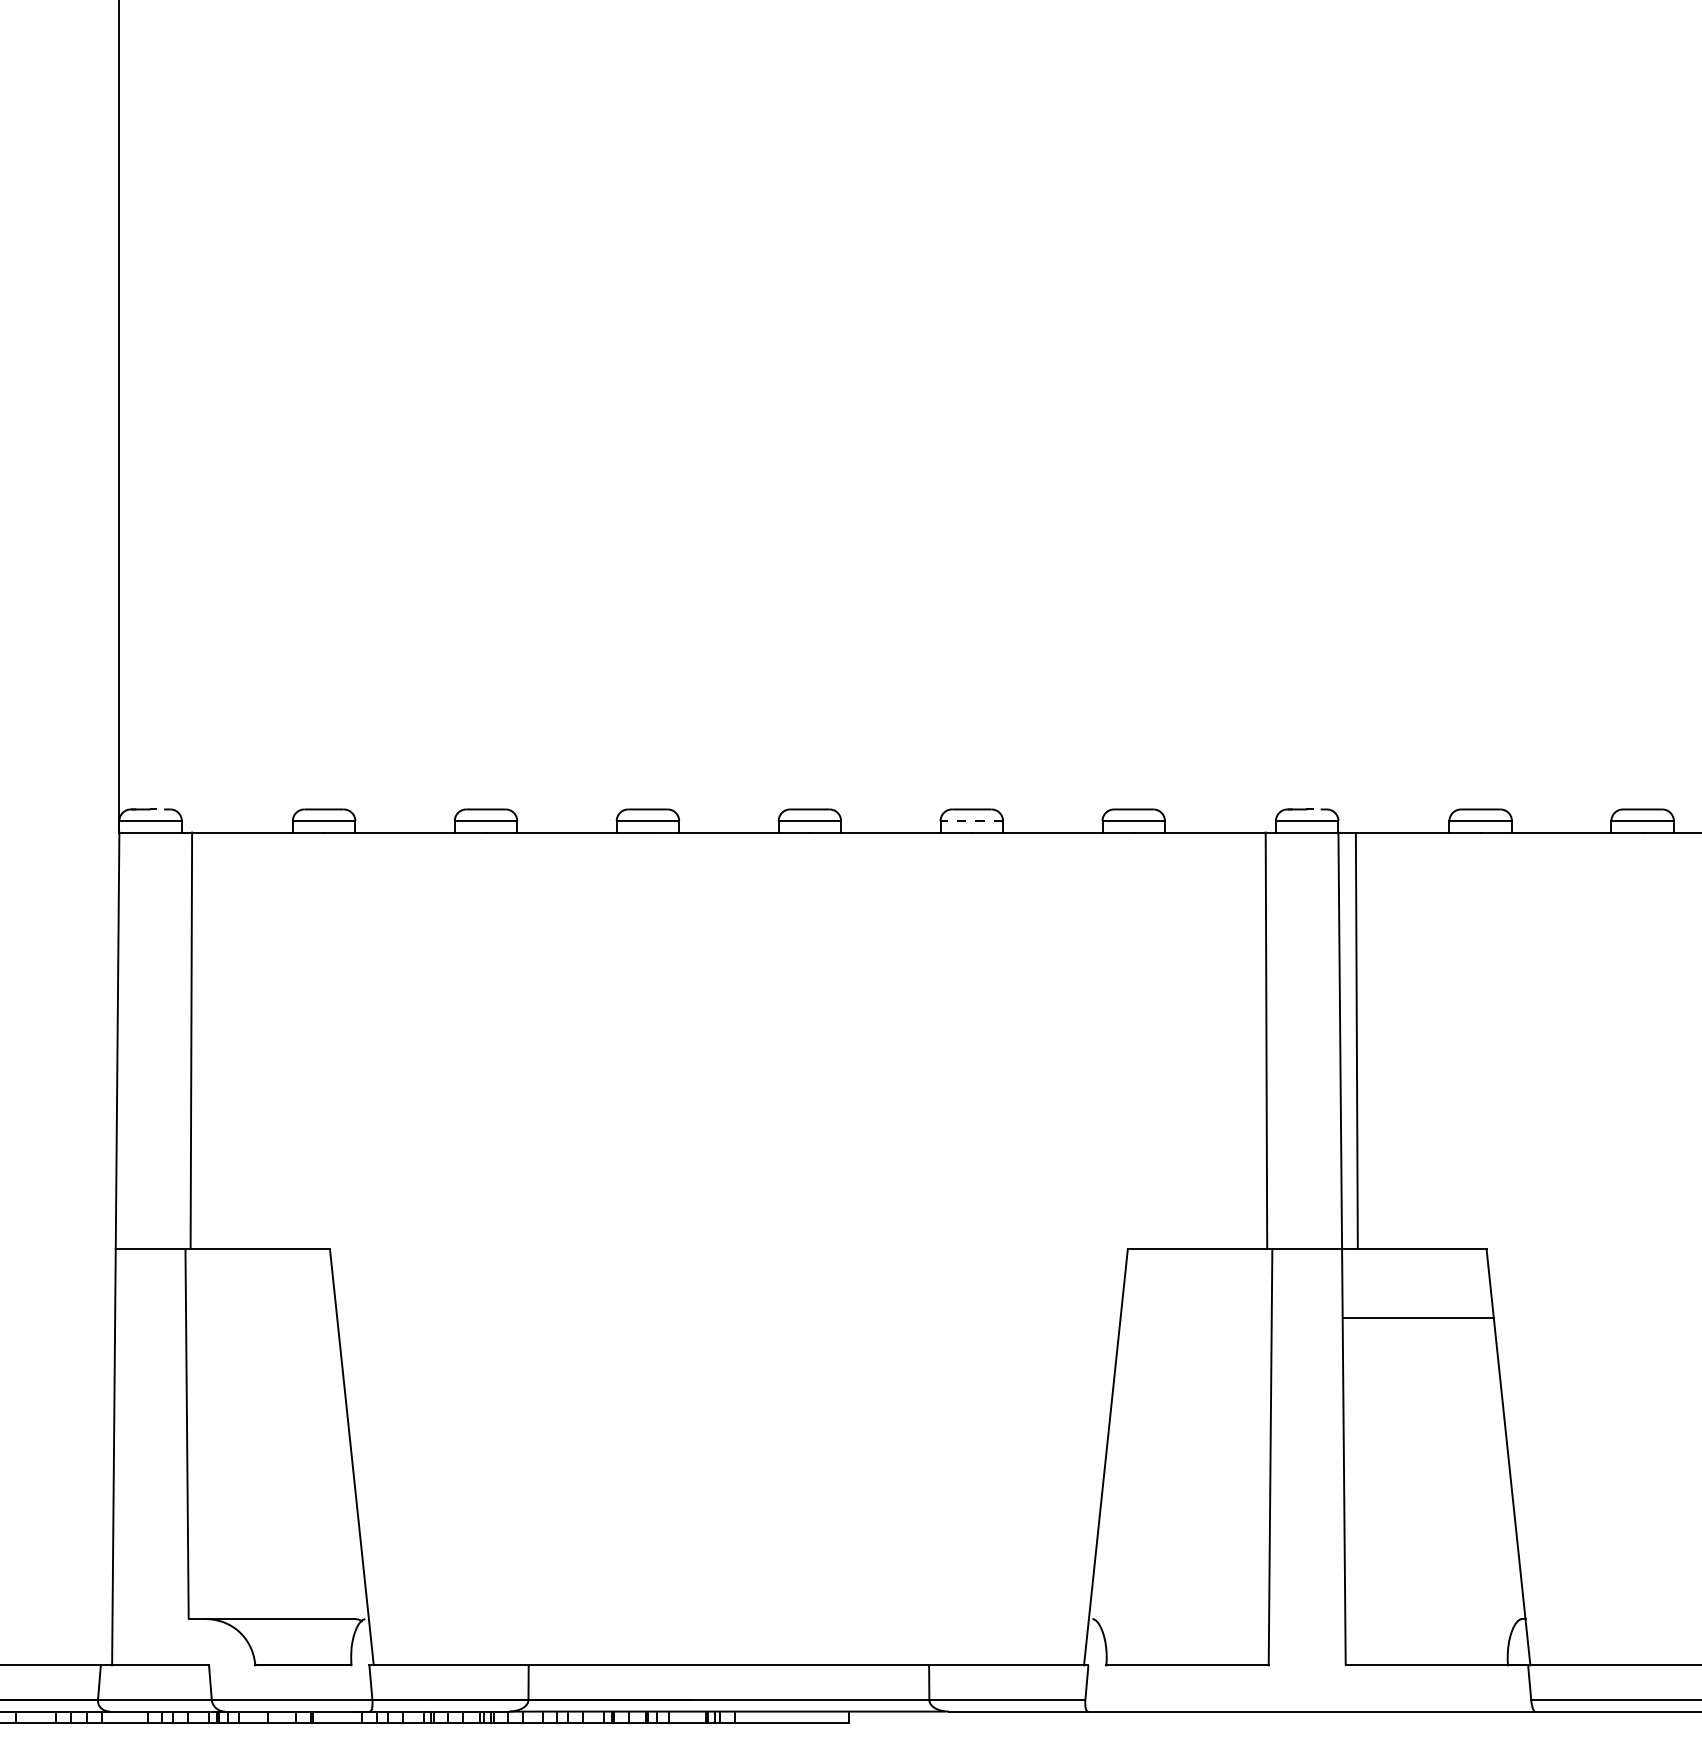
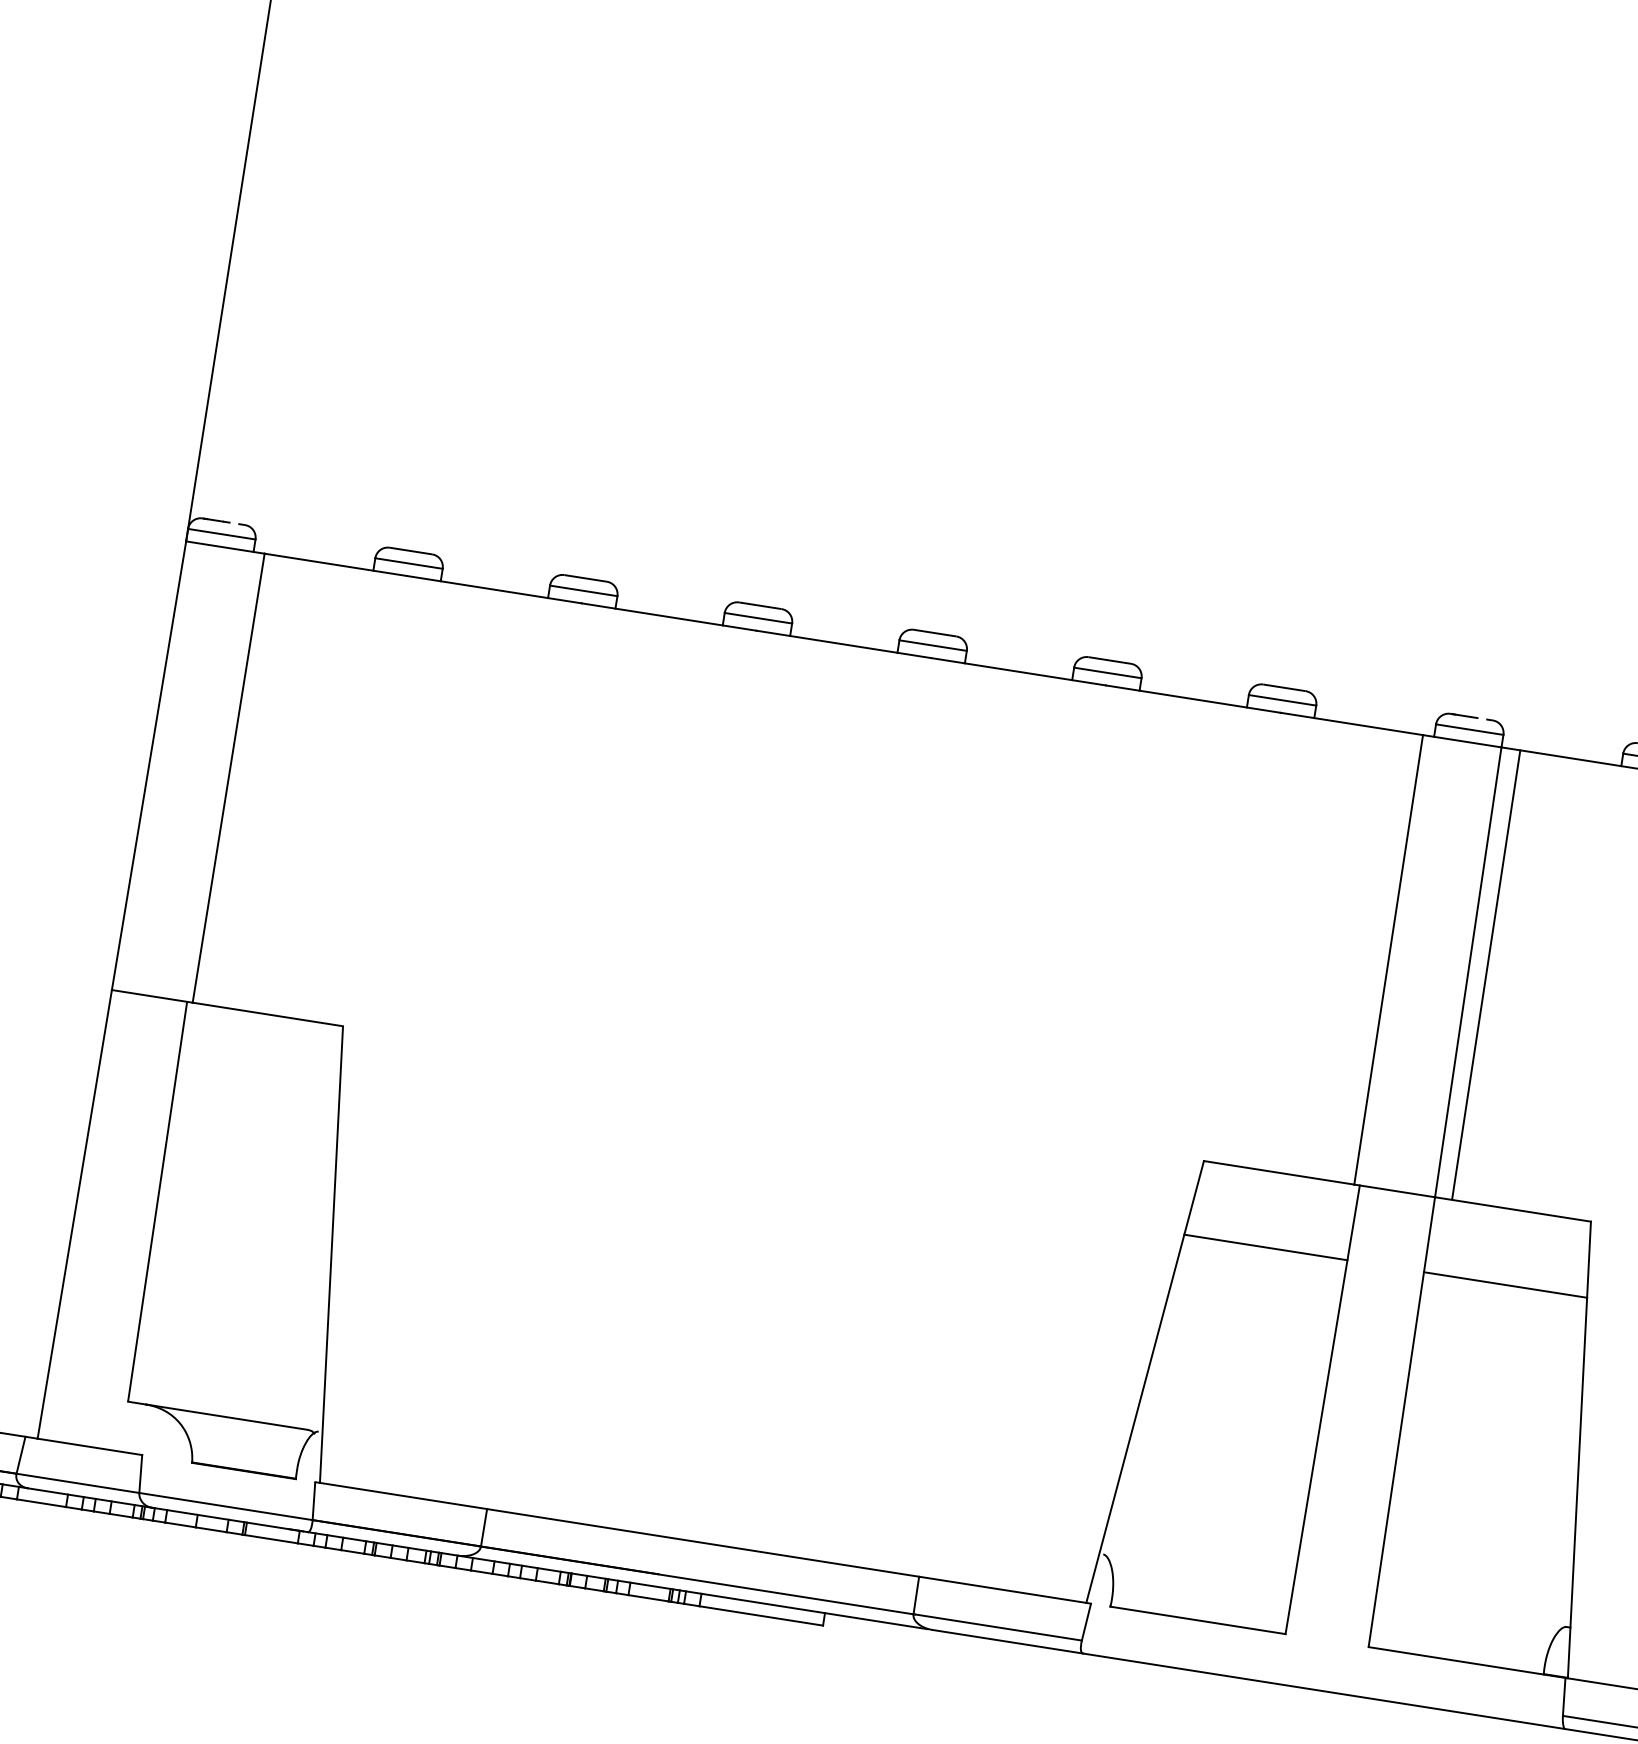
line: (971, 821) -> (1107, 673), dashed -> solid
line: (1195, 1318) -> (1265, 1247), added

